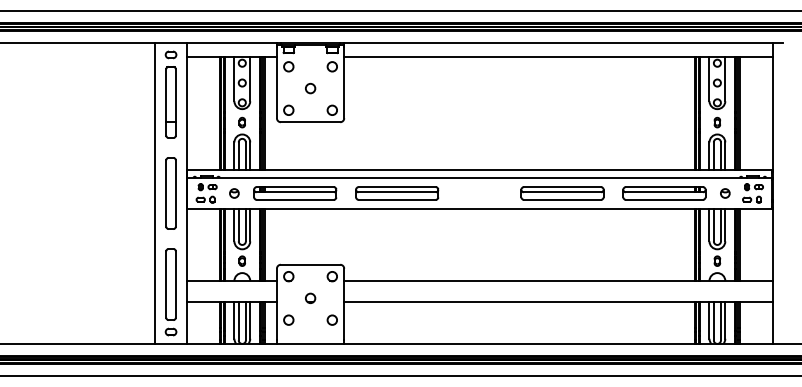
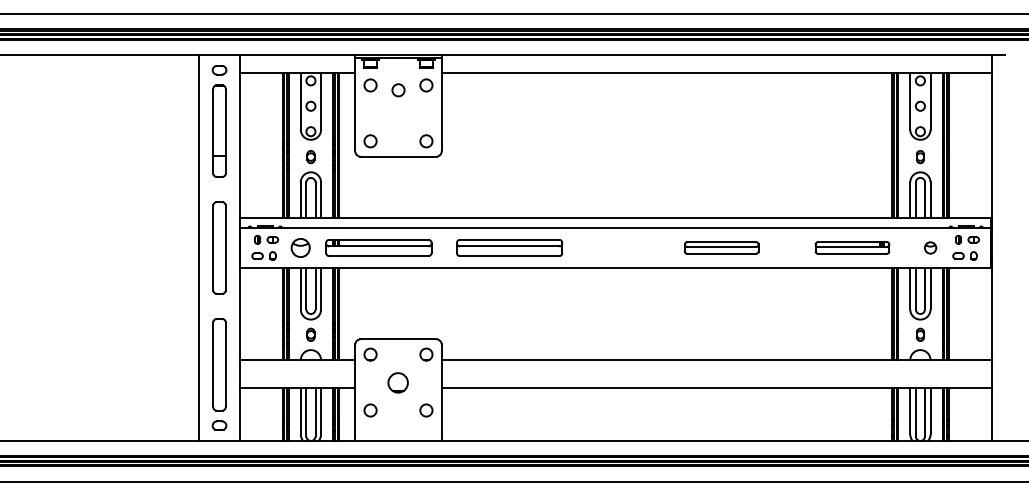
circle: (310, 88) -> (398, 90), moved
part: (234, 193) -> (300, 248), size x1.6
part: (562, 193) -> (721, 248), size x0.7
part: (664, 193) -> (852, 248), size x0.7
part: (310, 297) -> (398, 381), size x1.6

